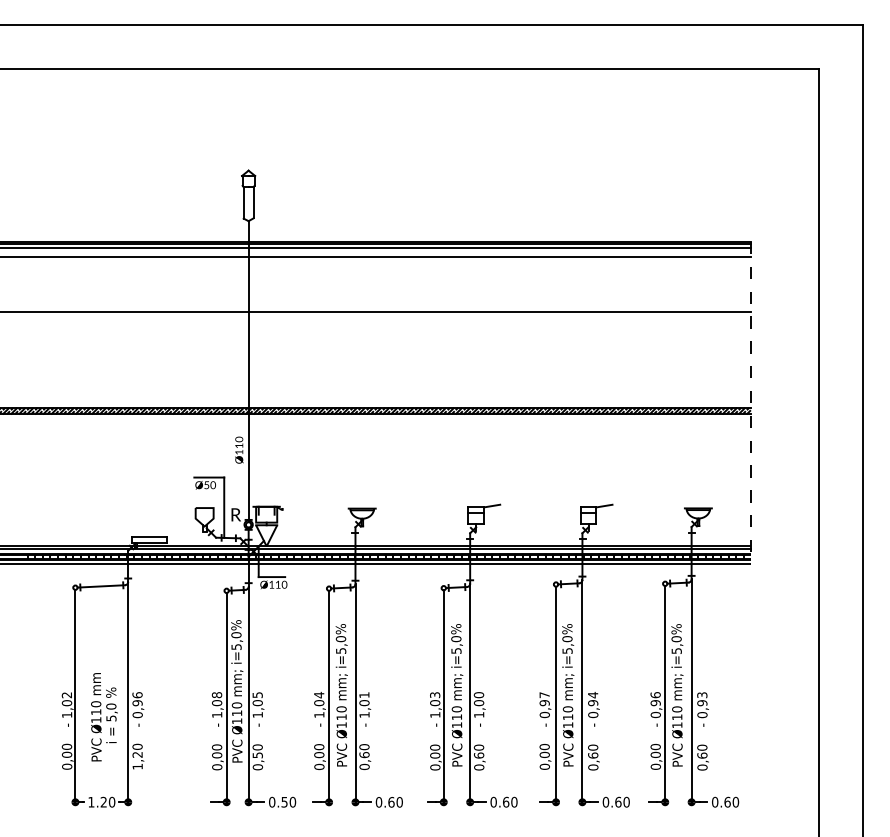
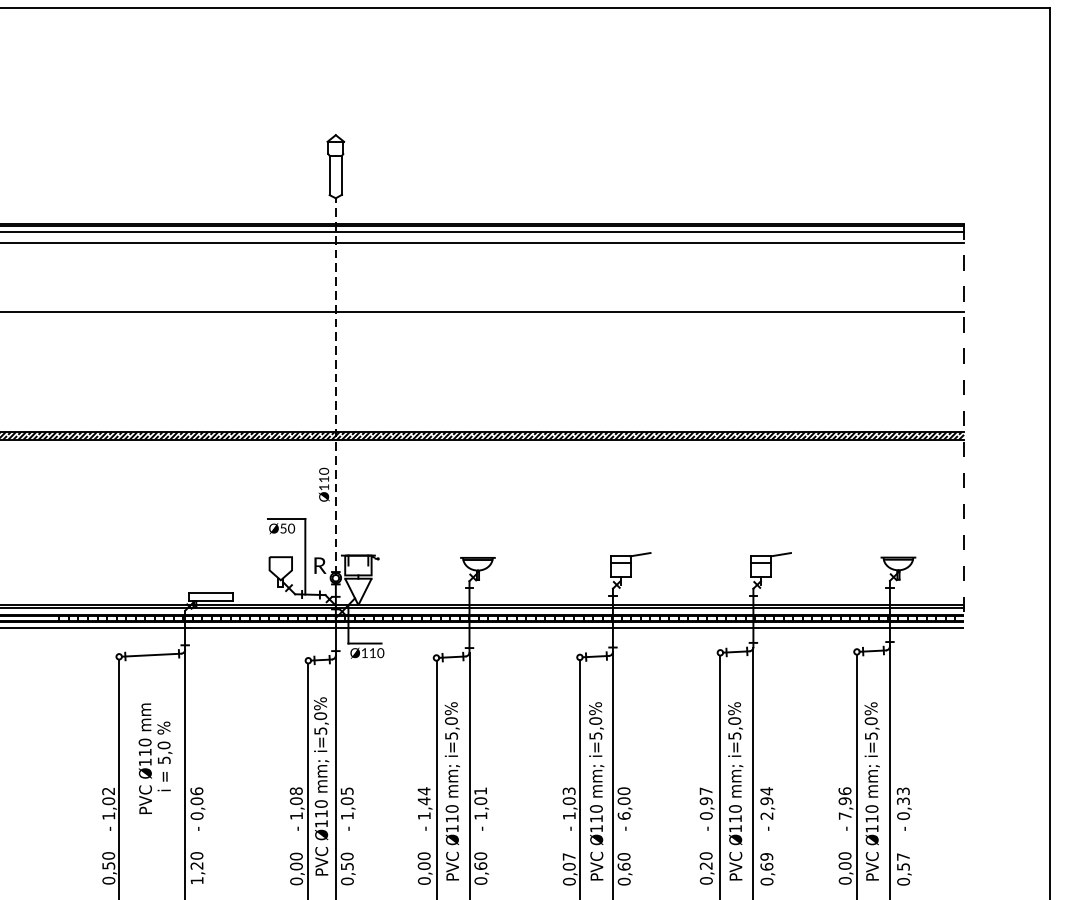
line: (248, 371) -> (335, 386), solid -> dashed
text: (319, 702) -> (424, 800), 1,04 -> 1,44
text: (137, 703) -> (196, 801), 0,96 -> 0,06
text: (702, 703) -> (903, 801), 0,93 -> 0,33
text: (479, 714) -> (624, 815), 1,00 -> 6,00
text: (593, 714) -> (767, 815), 0,94 -> 2,94
text: (655, 714) -> (844, 815), 0,96 -> 7,96
text: (104, 717) -> (155, 759), moved
text: (435, 747) -> (569, 856), 0,00 -> 0,07
text: (593, 747) -> (767, 856), 0,60 -> 0,69
text: (702, 751) -> (903, 861), 0,60 -> 0,57
text: (66, 754) -> (108, 865), 0,00 -> 0,50
text: (544, 754) -> (705, 865), 0,00 -> 0,20

